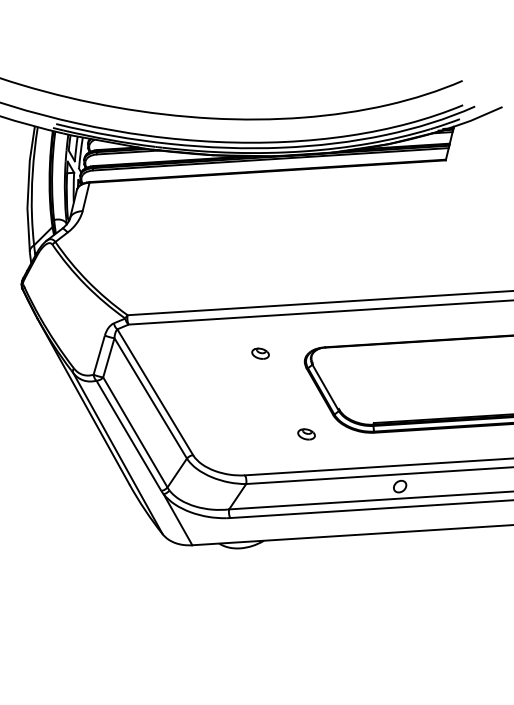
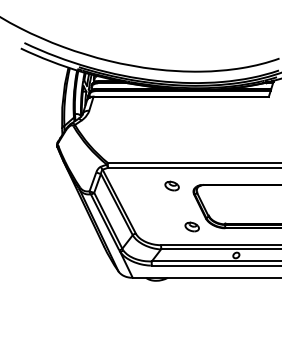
part: (259, 352) -> (171, 185), size x1.67
part: (305, 433) -> (191, 226), size x1.67

